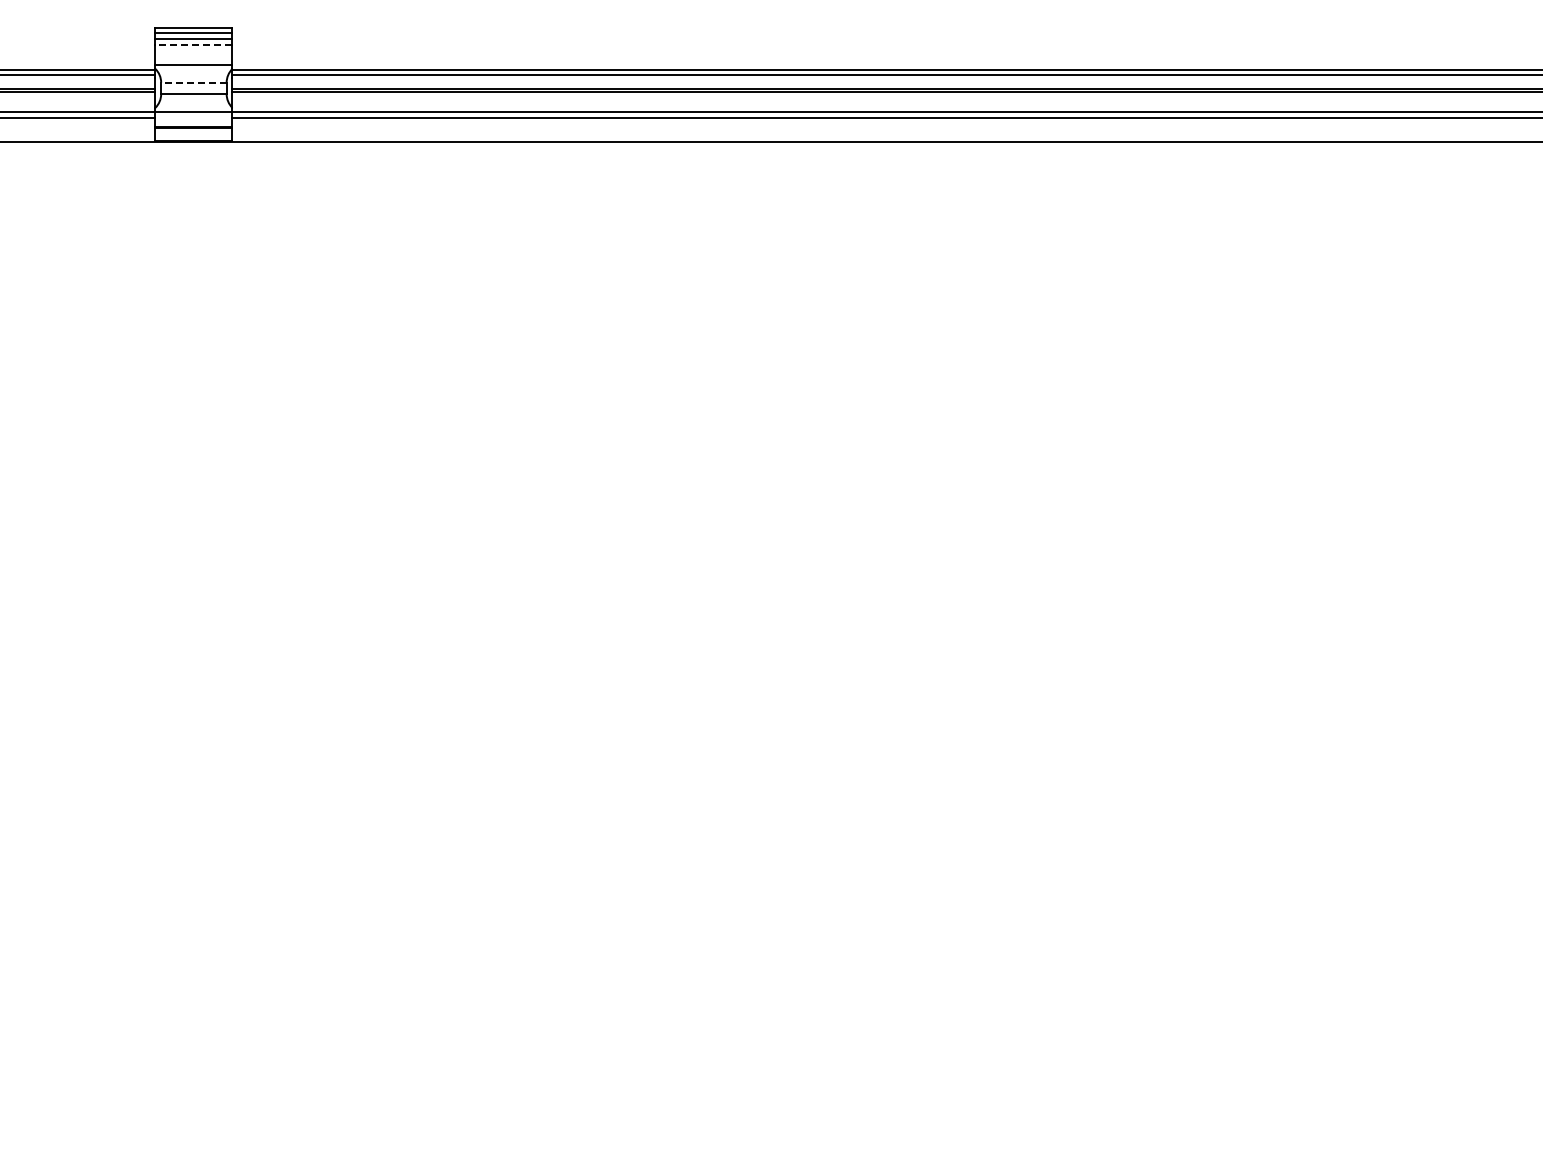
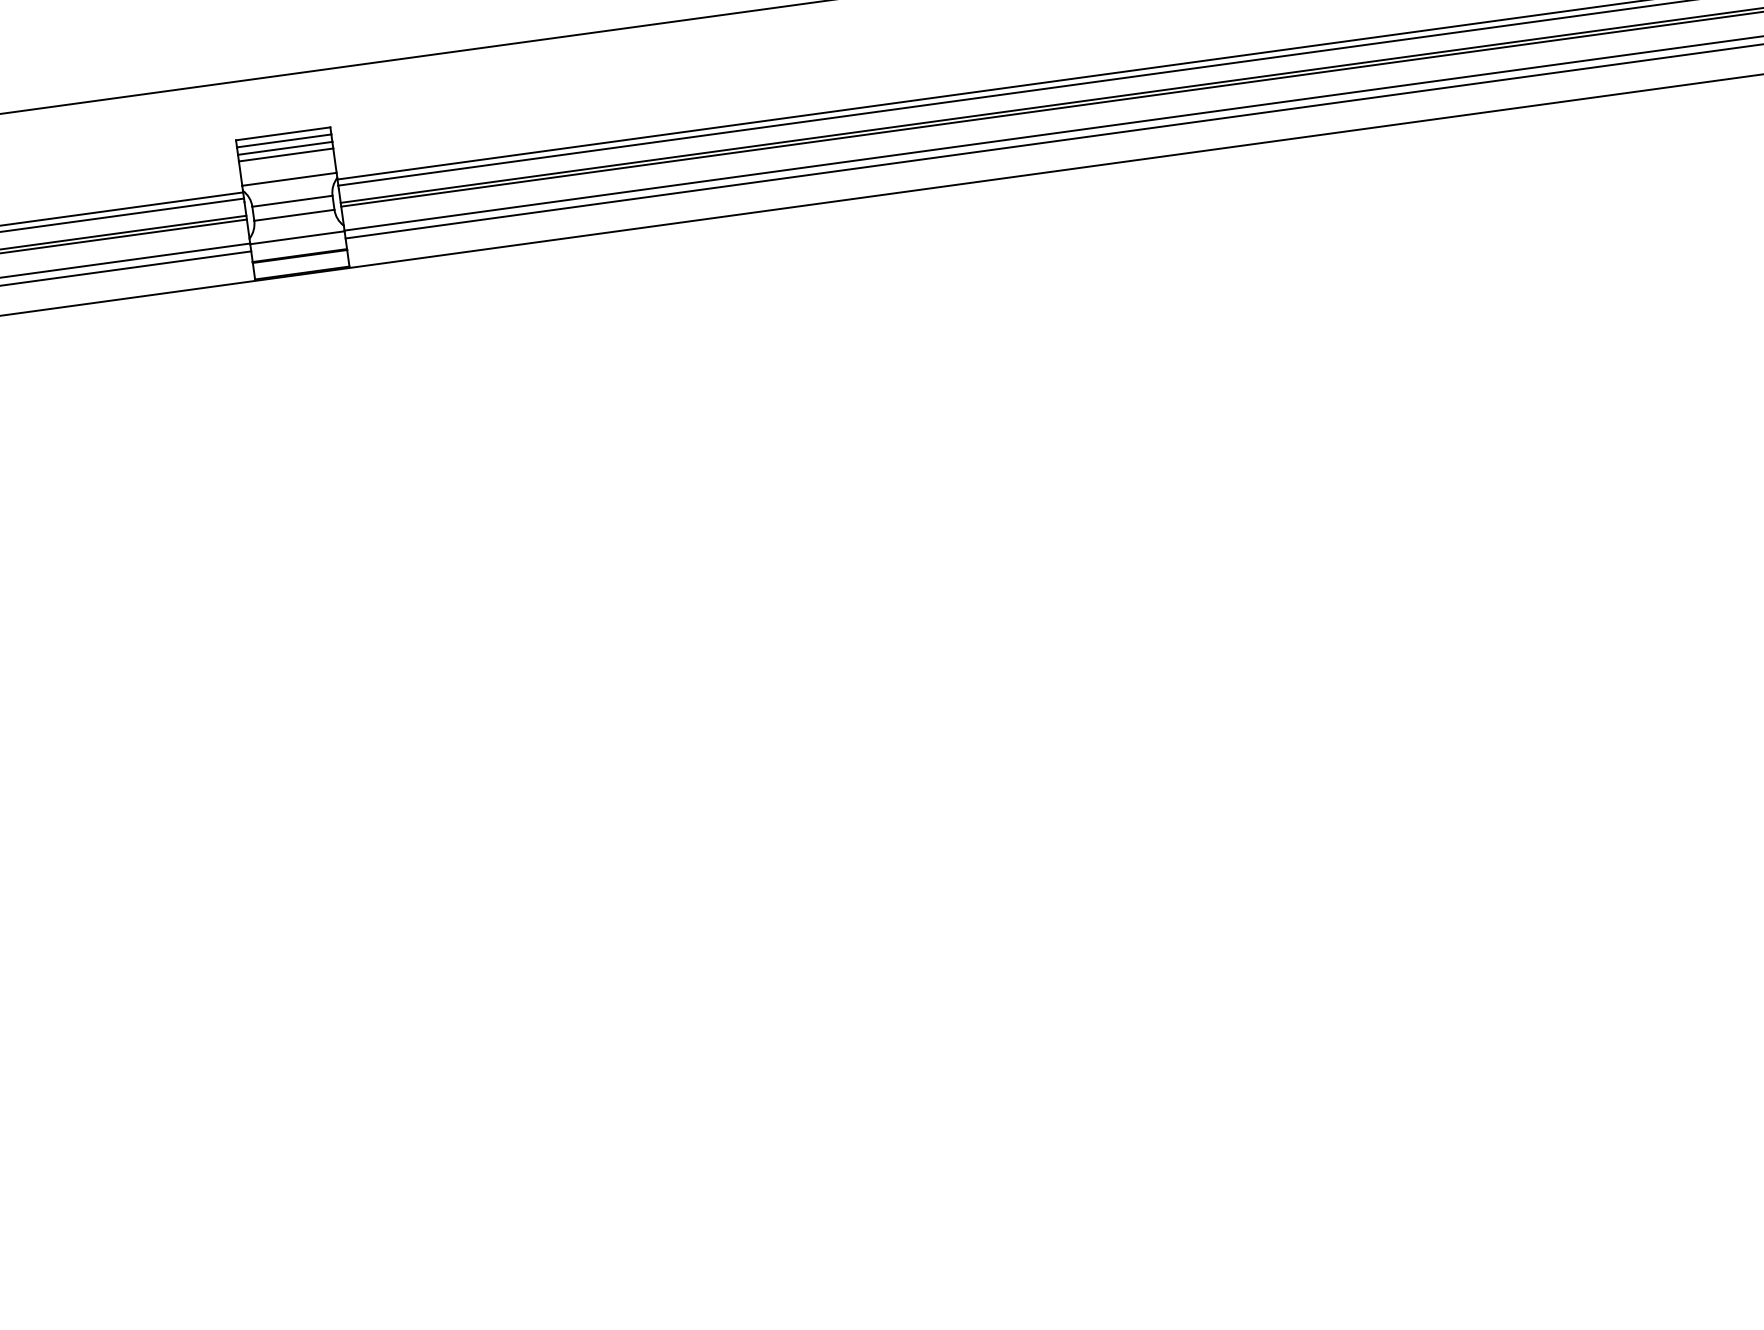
line: (193, 44) -> (285, 154), dashed -> solid
line: (193, 82) -> (291, 201), dashed -> solid

